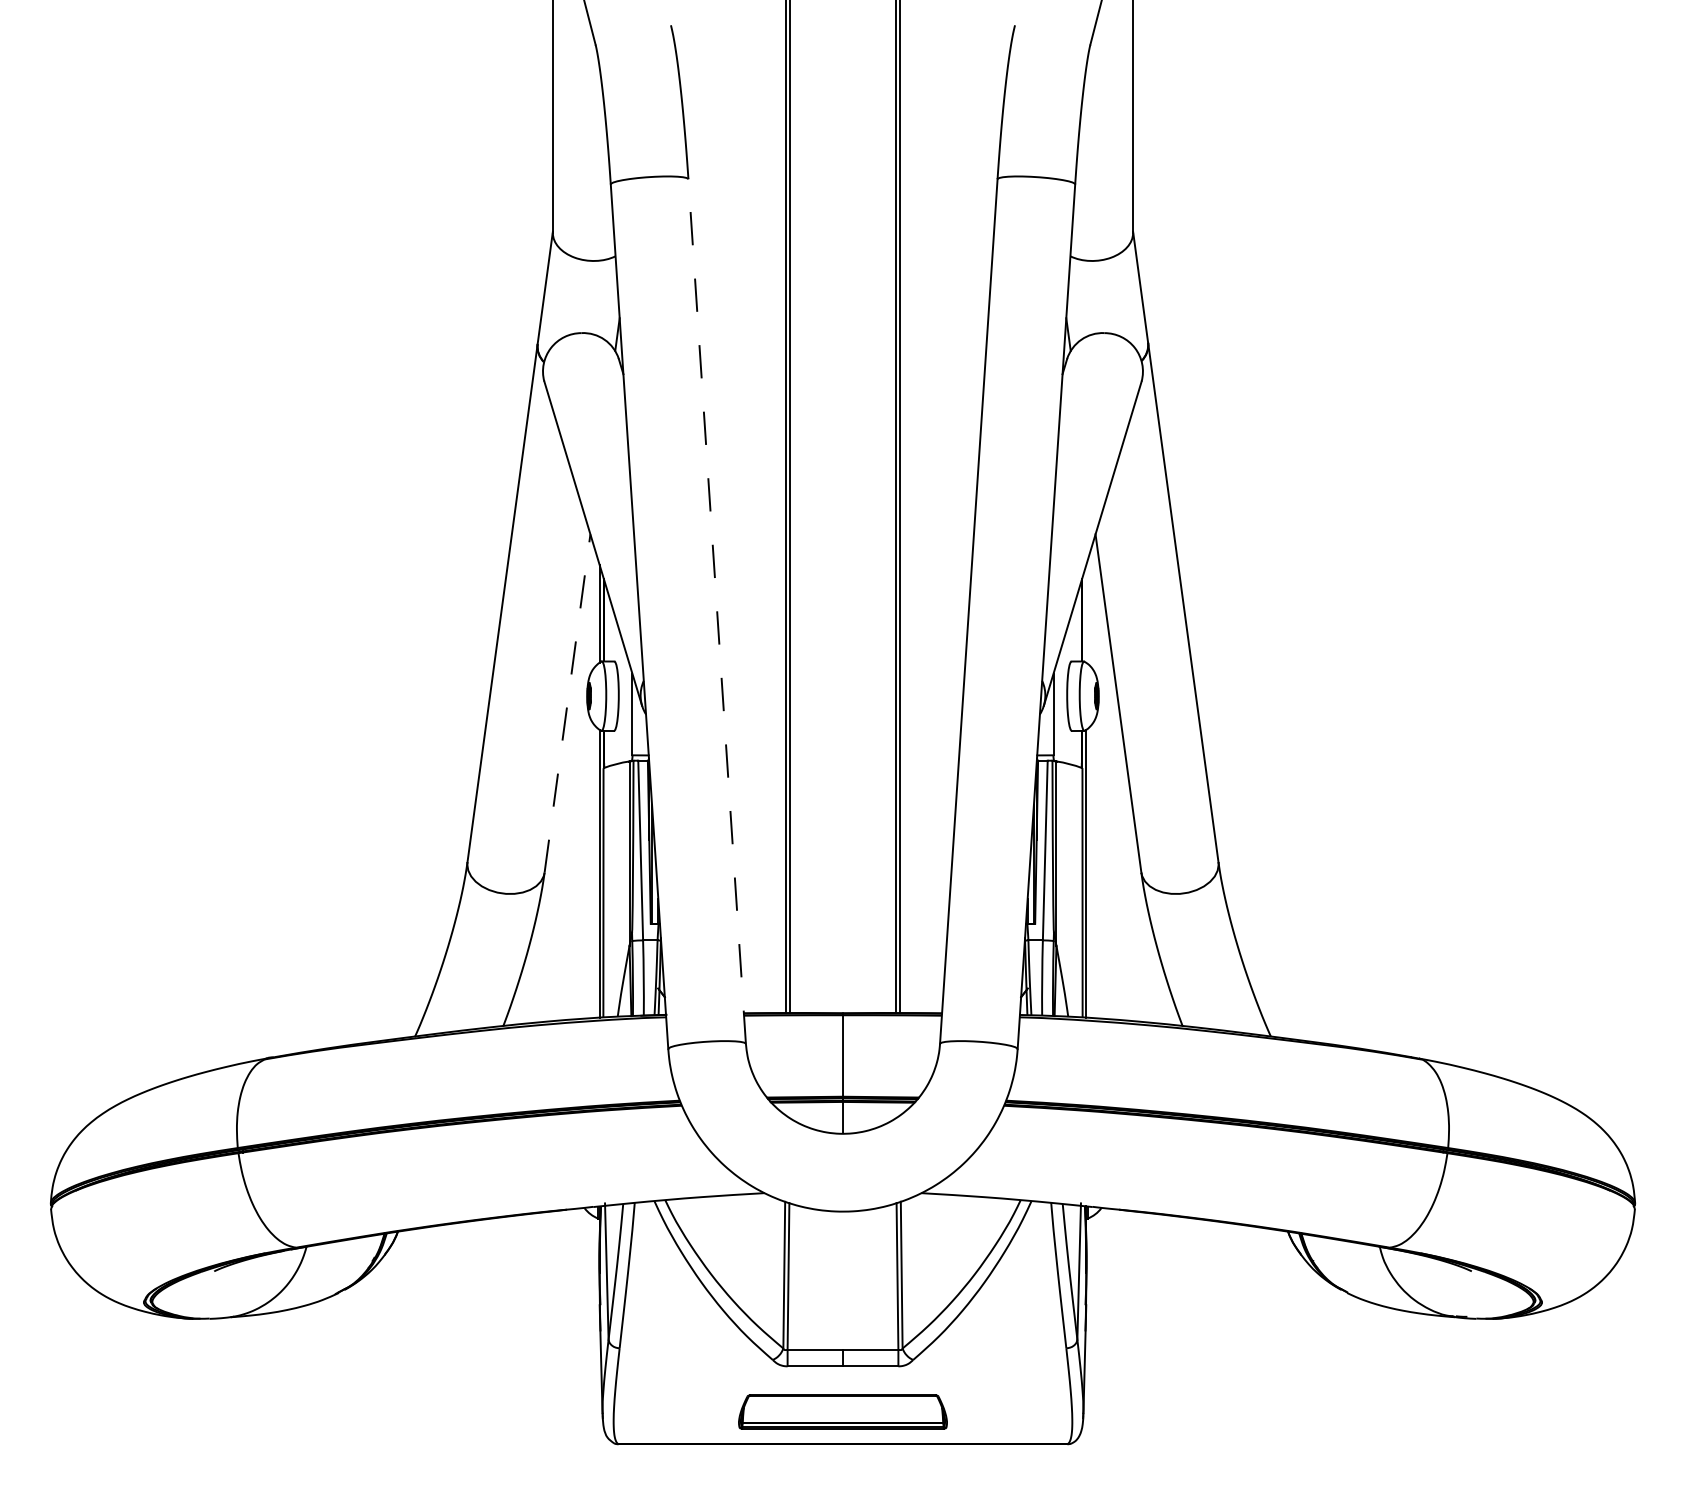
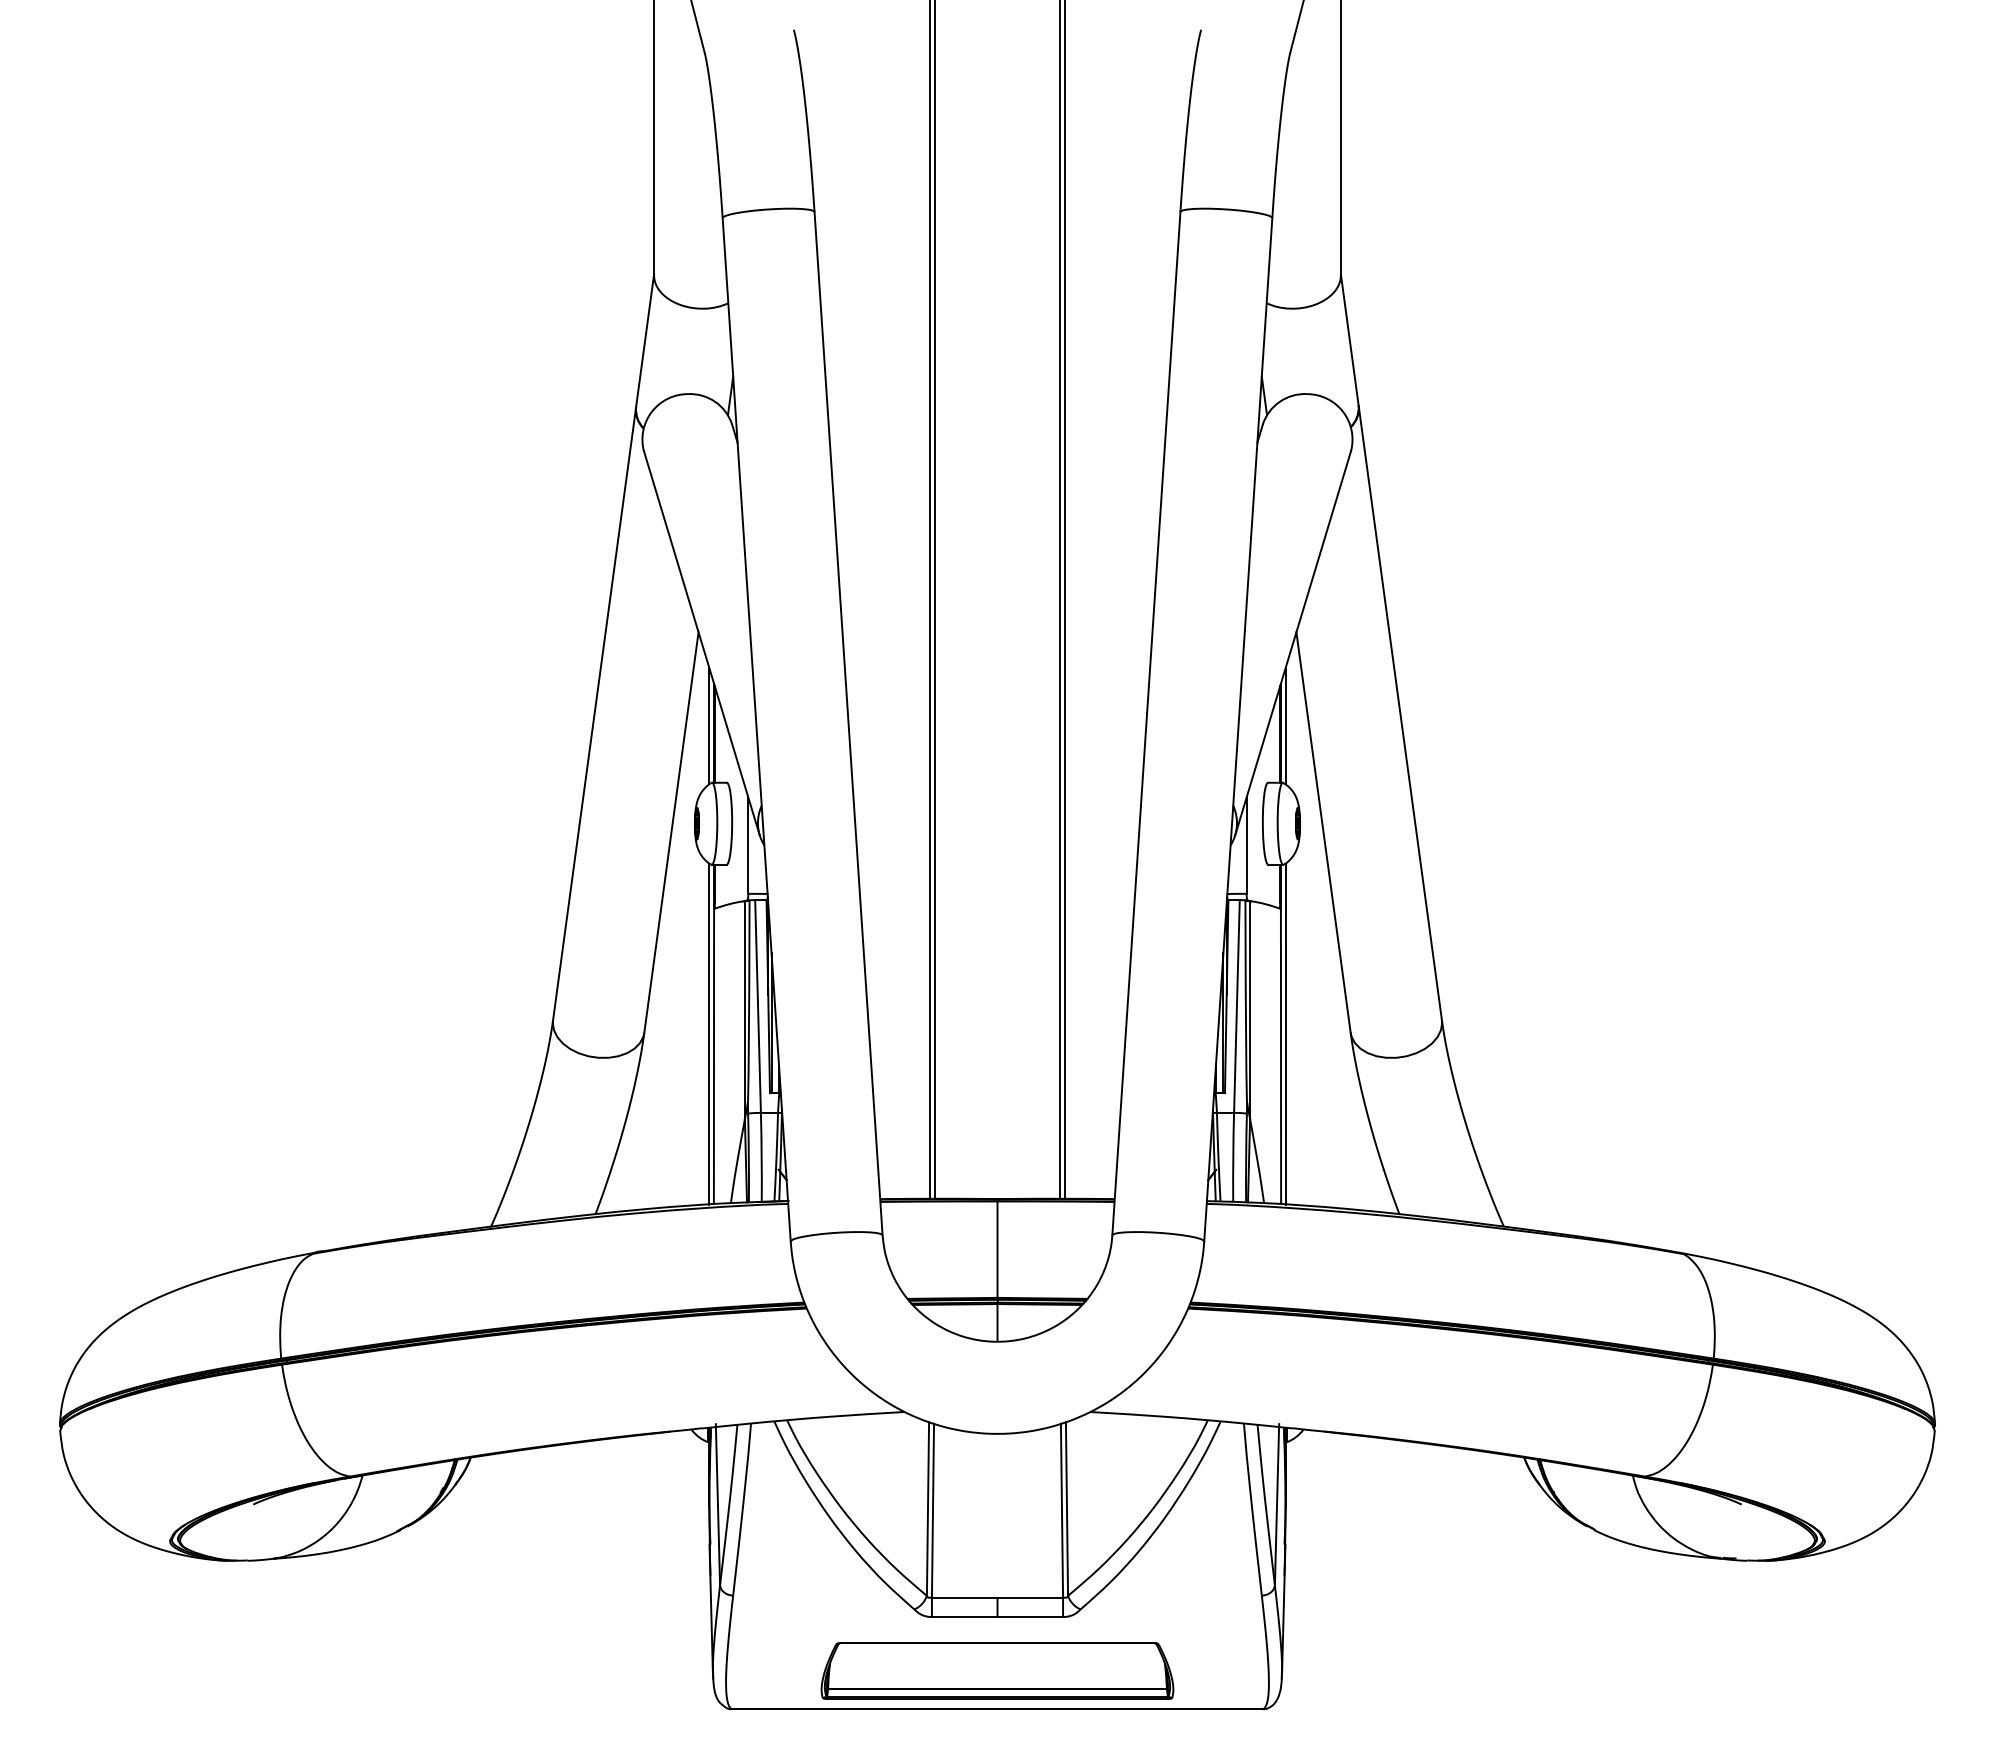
line: (717, 611) -> (848, 723), dashed -> solid
line: (1086, 613) -> (1285, 726), added
line: (567, 703) -> (671, 832), dashed -> solid
part: (843, 1411) -> (997, 1670), size x1.43

